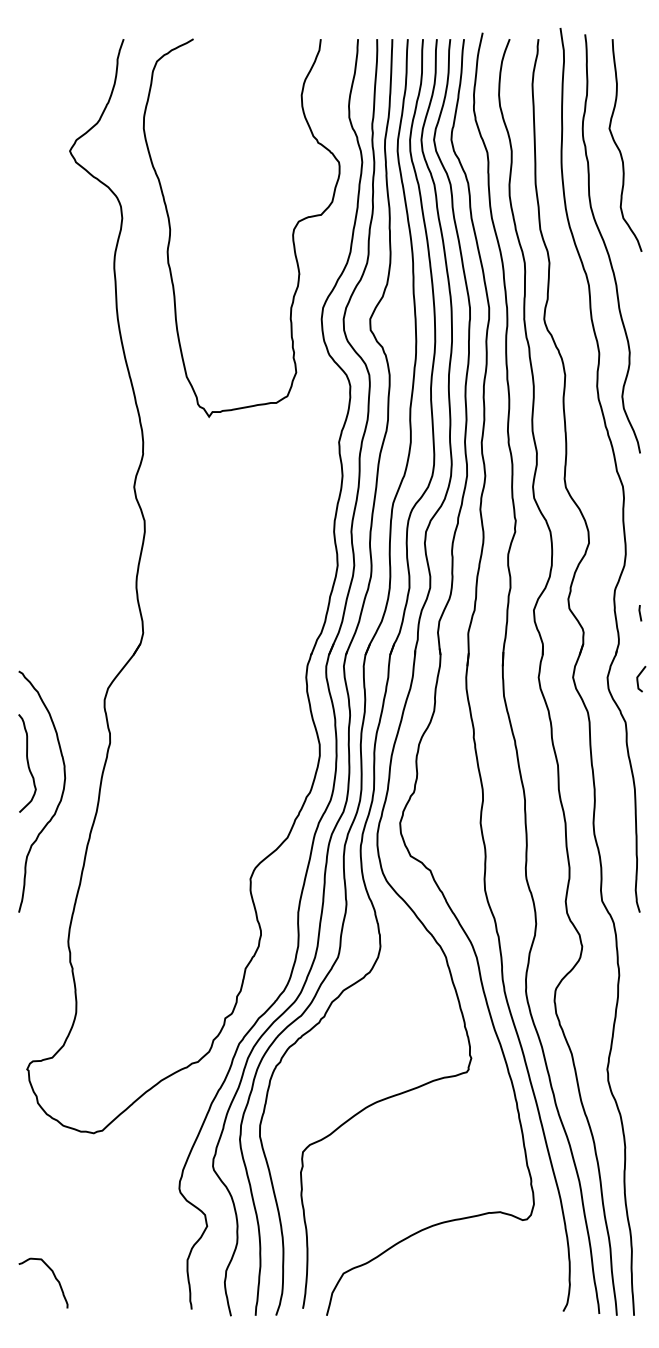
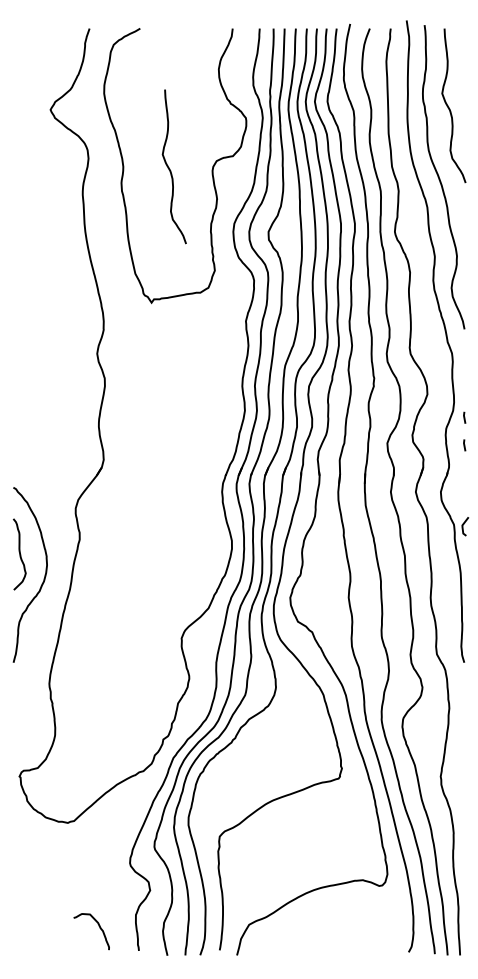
curve: (234, 232) -> (170, 168), added
line: (640, 575) -> (464, 417), added
line: (639, 676) -> (464, 524), moved
curve: (54, 1277) -> (99, 927), moved

